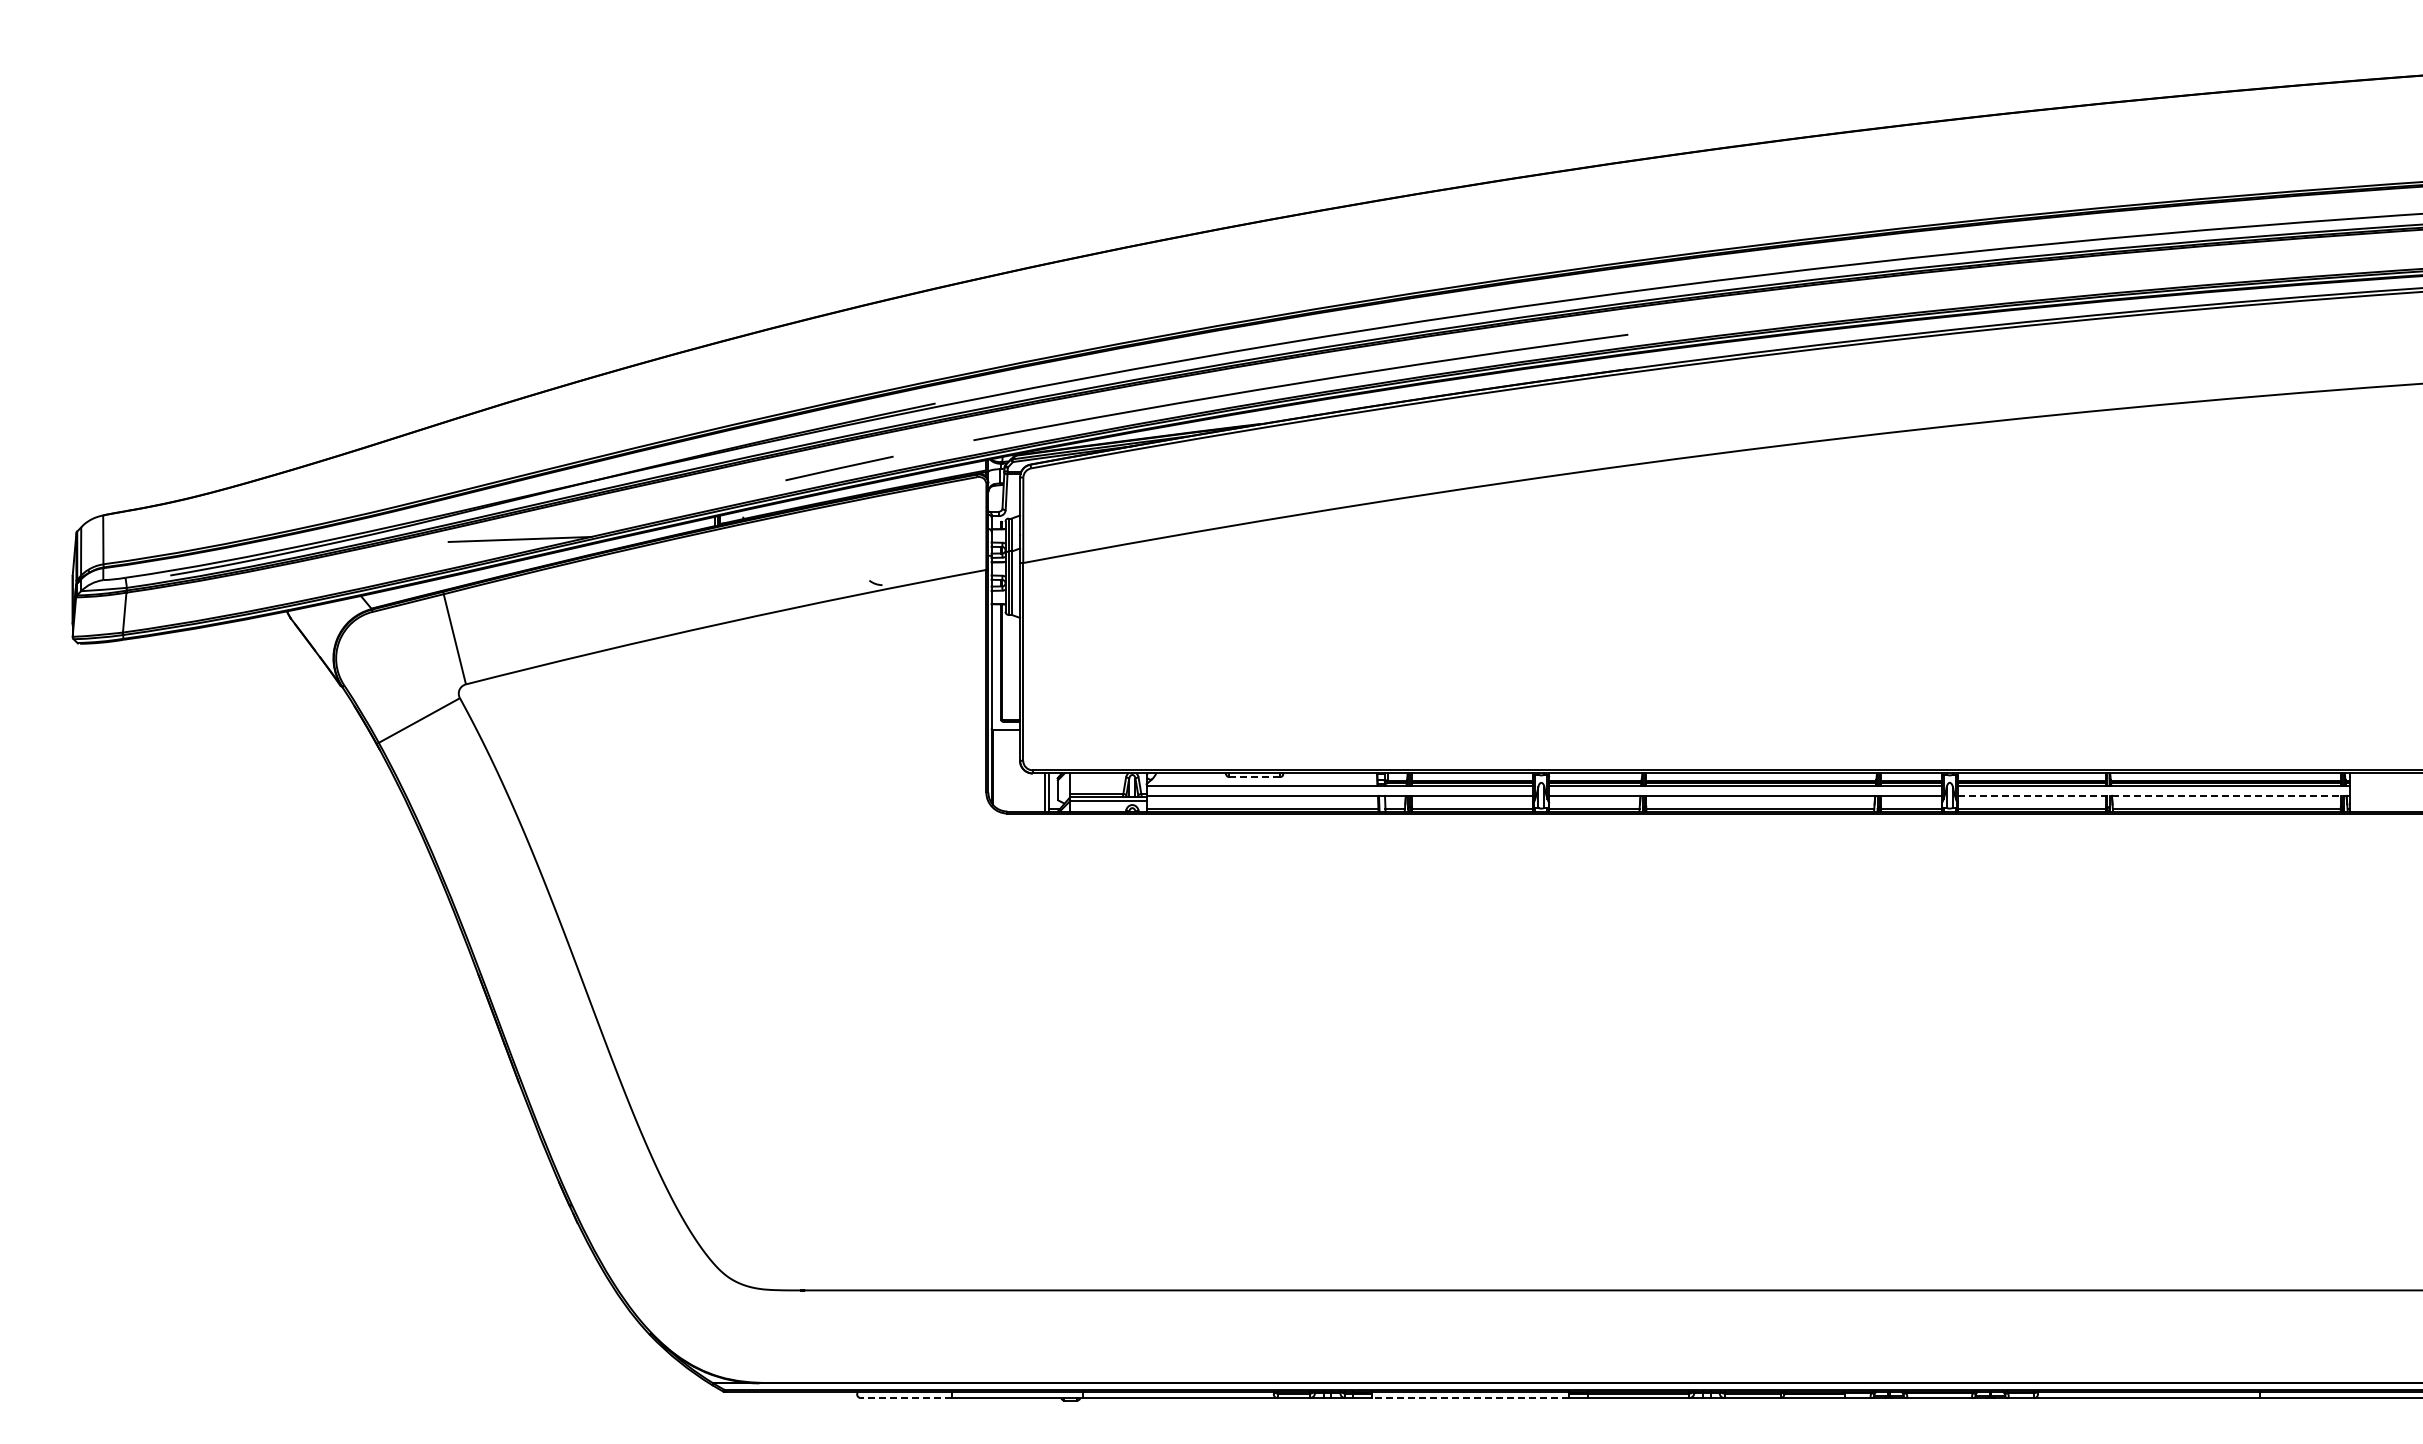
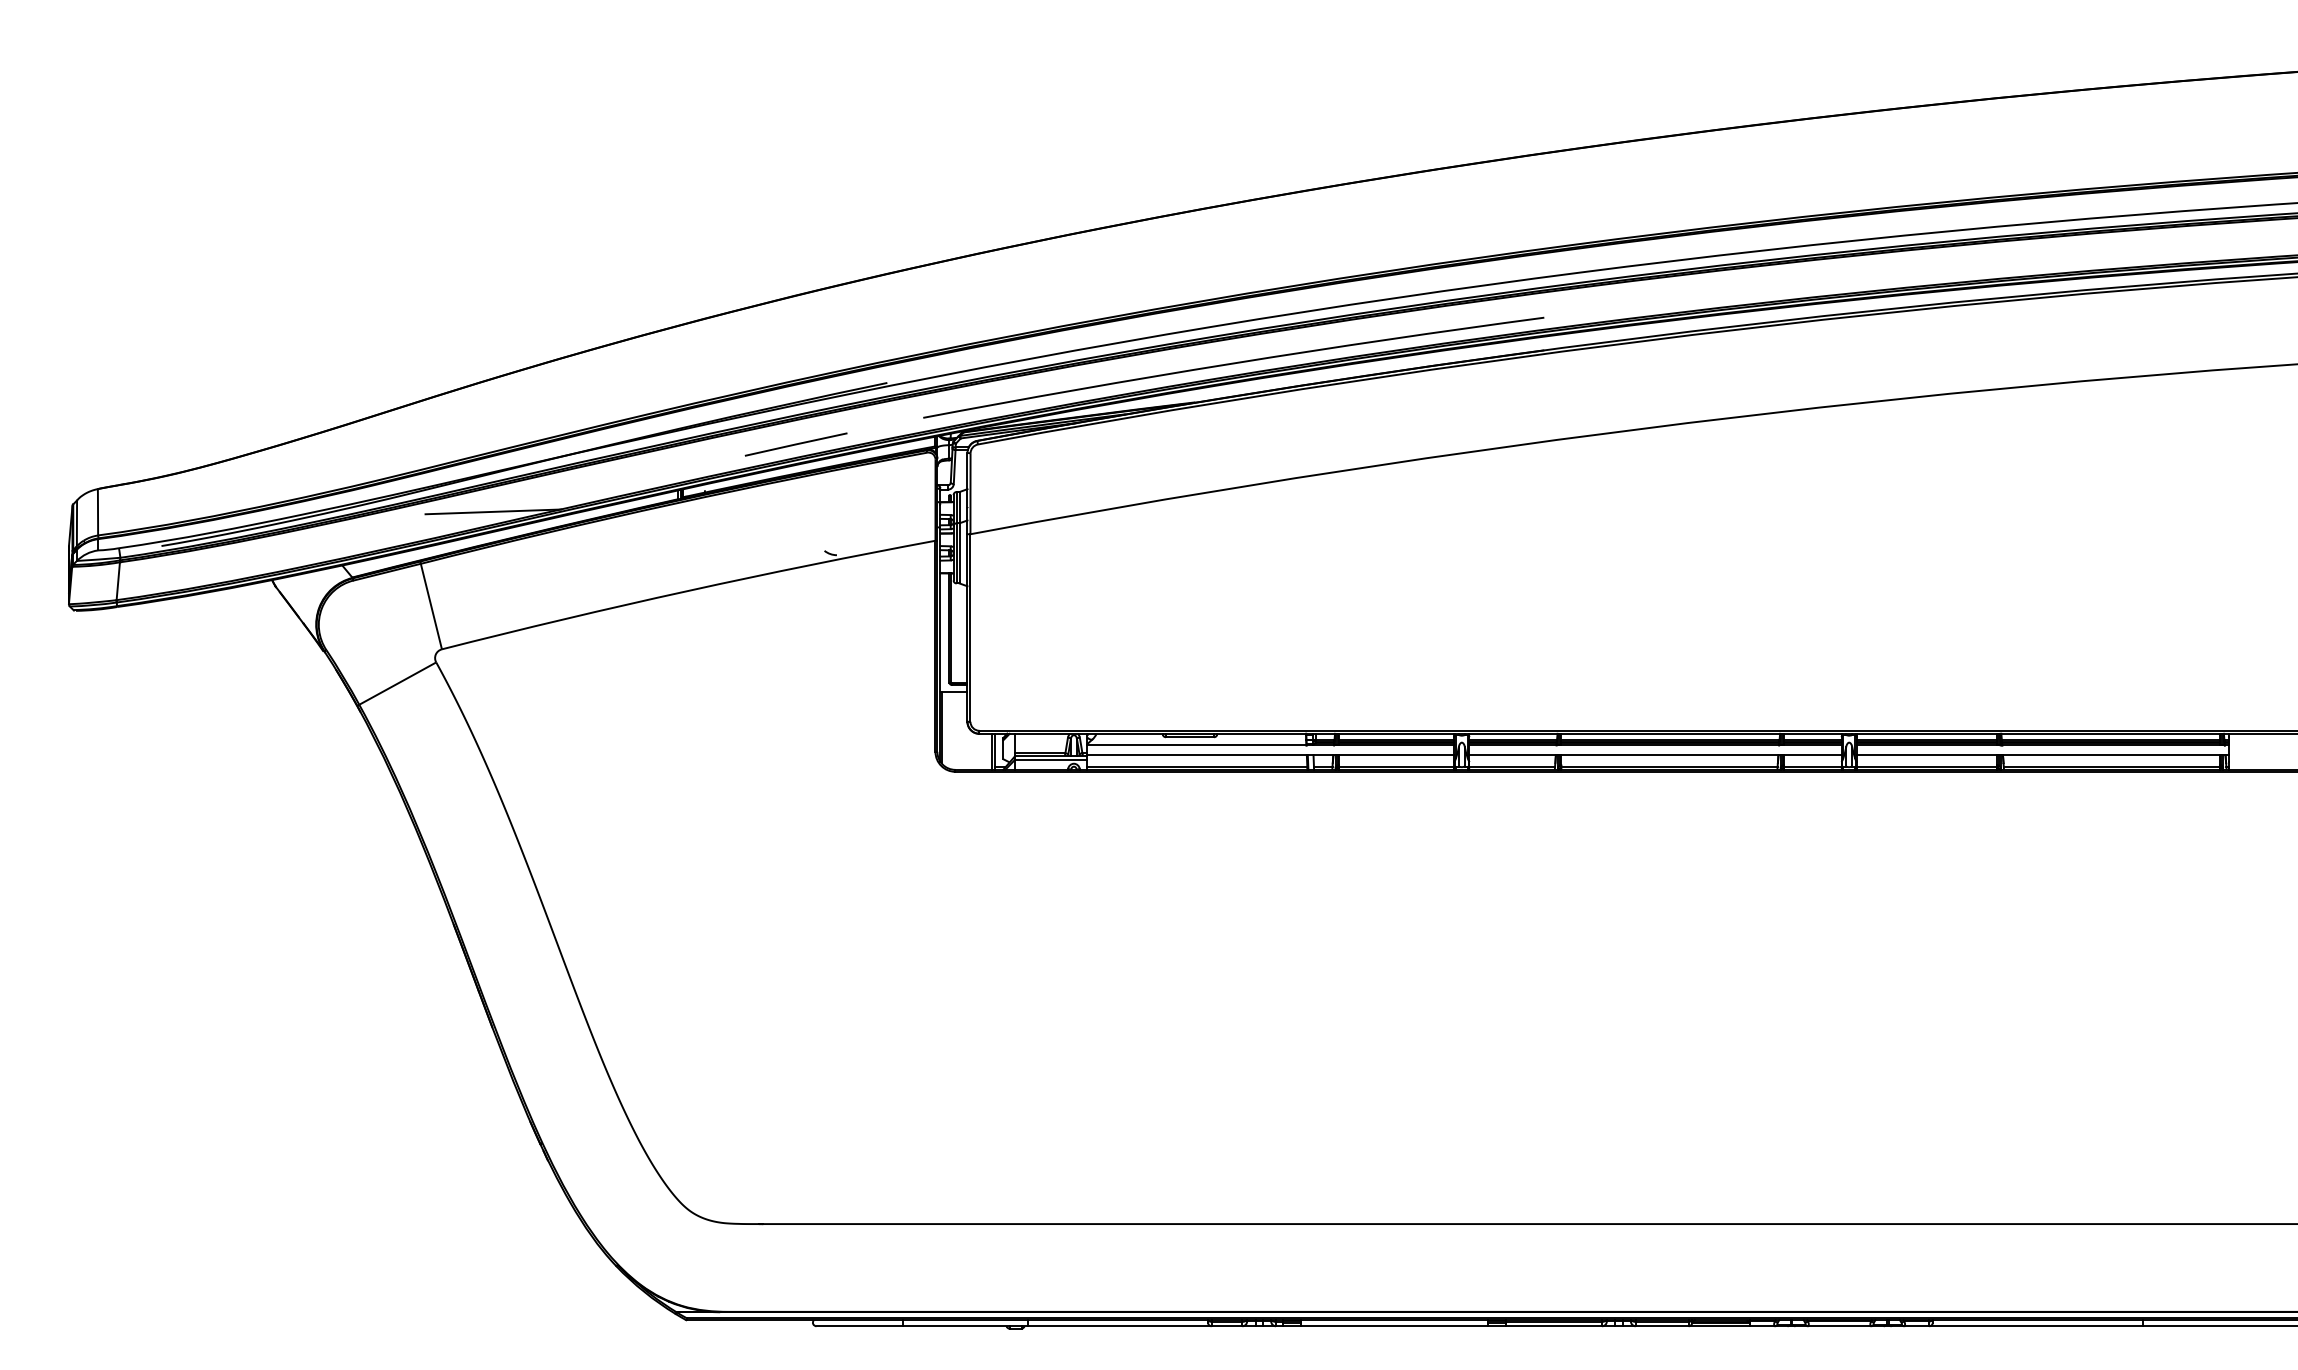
line: (1255, 777) -> (1190, 737), dashed -> solid
line: (2154, 795) -> (2043, 754), dashed -> solid
line: (906, 1398) -> (859, 1326), dashed -> solid
line: (1469, 1398) -> (1393, 1326), dashed -> solid

